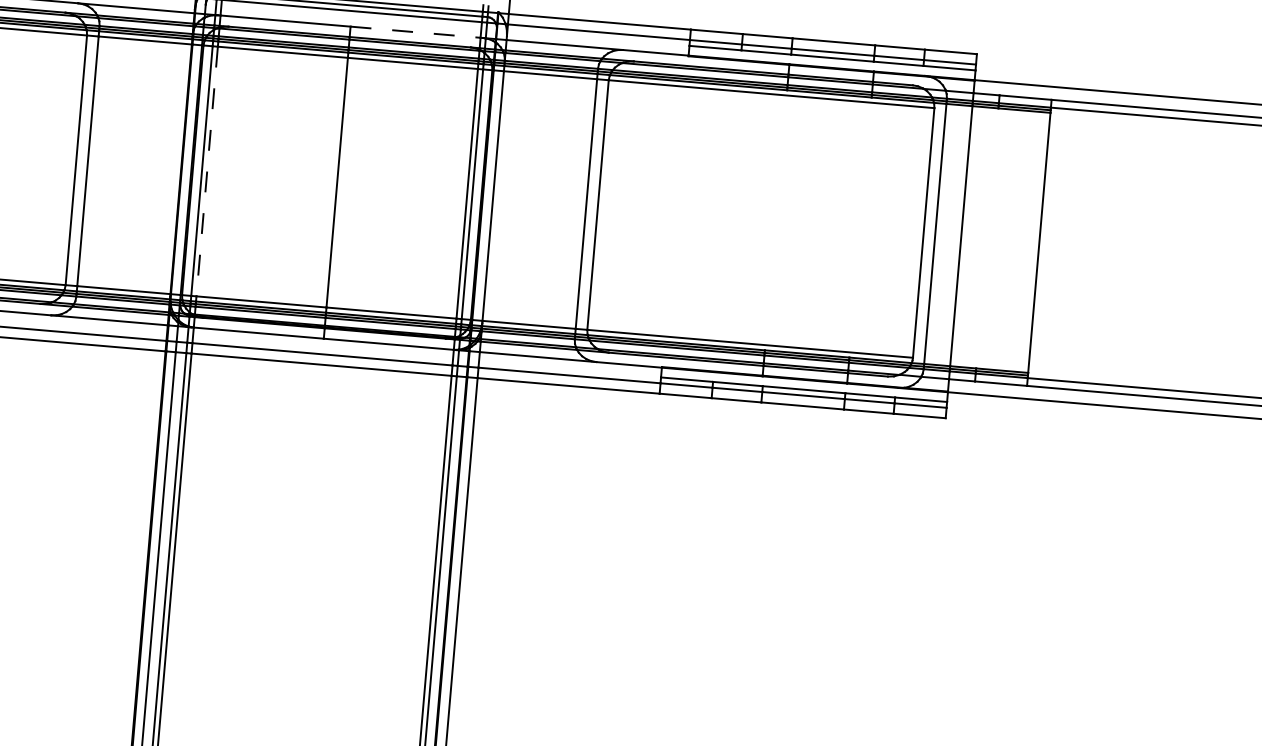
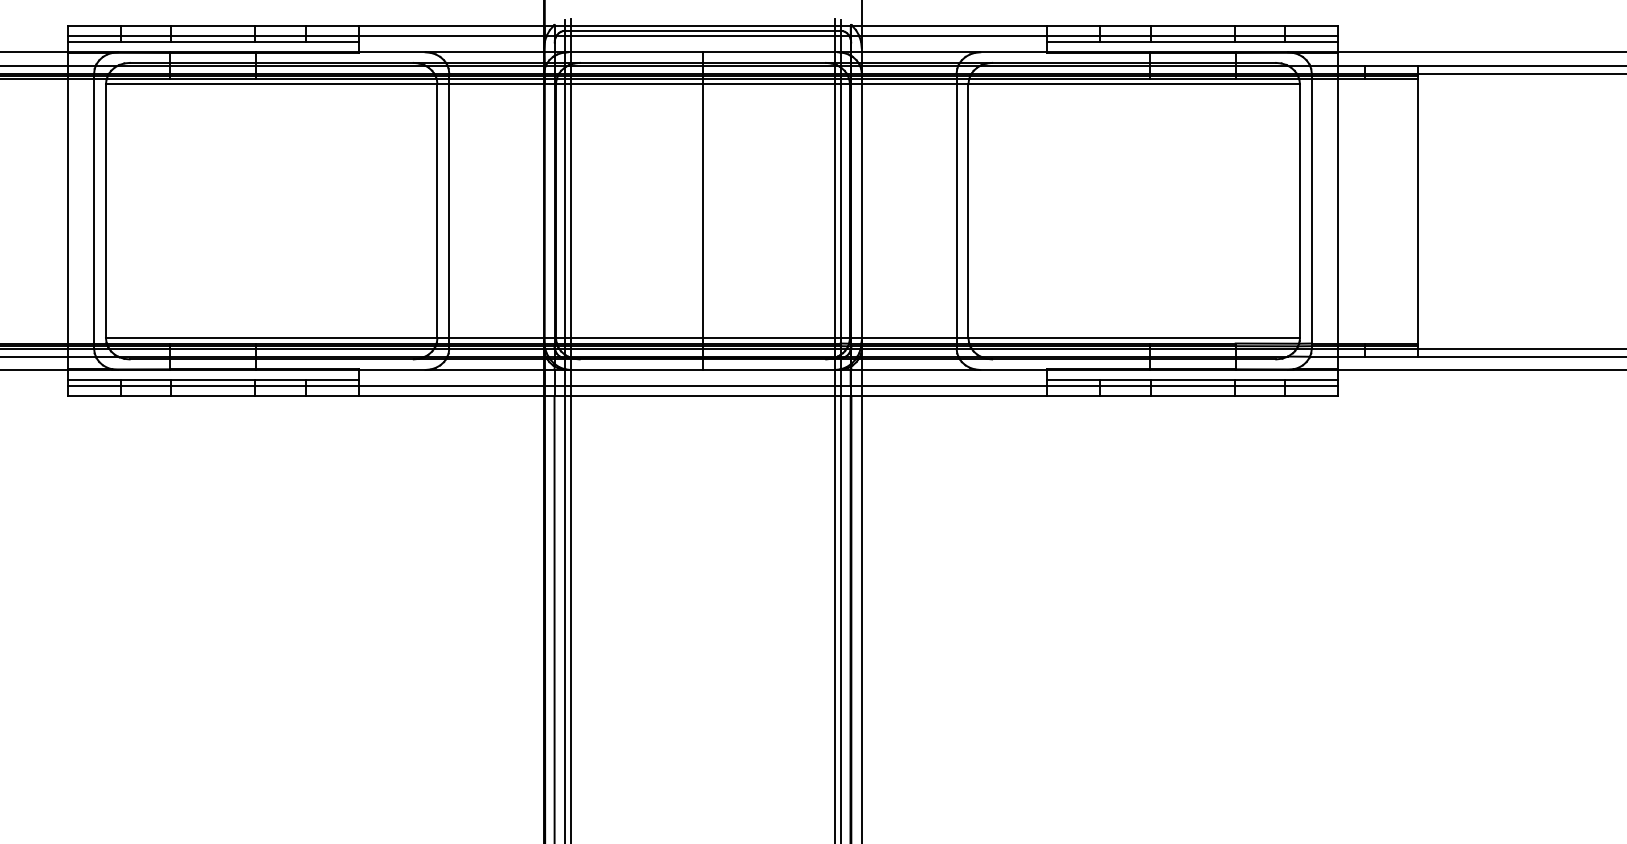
line: (415, 32) -> (769, 52), dashed -> solid
line: (207, 171) -> (570, 211), dashed -> solid

